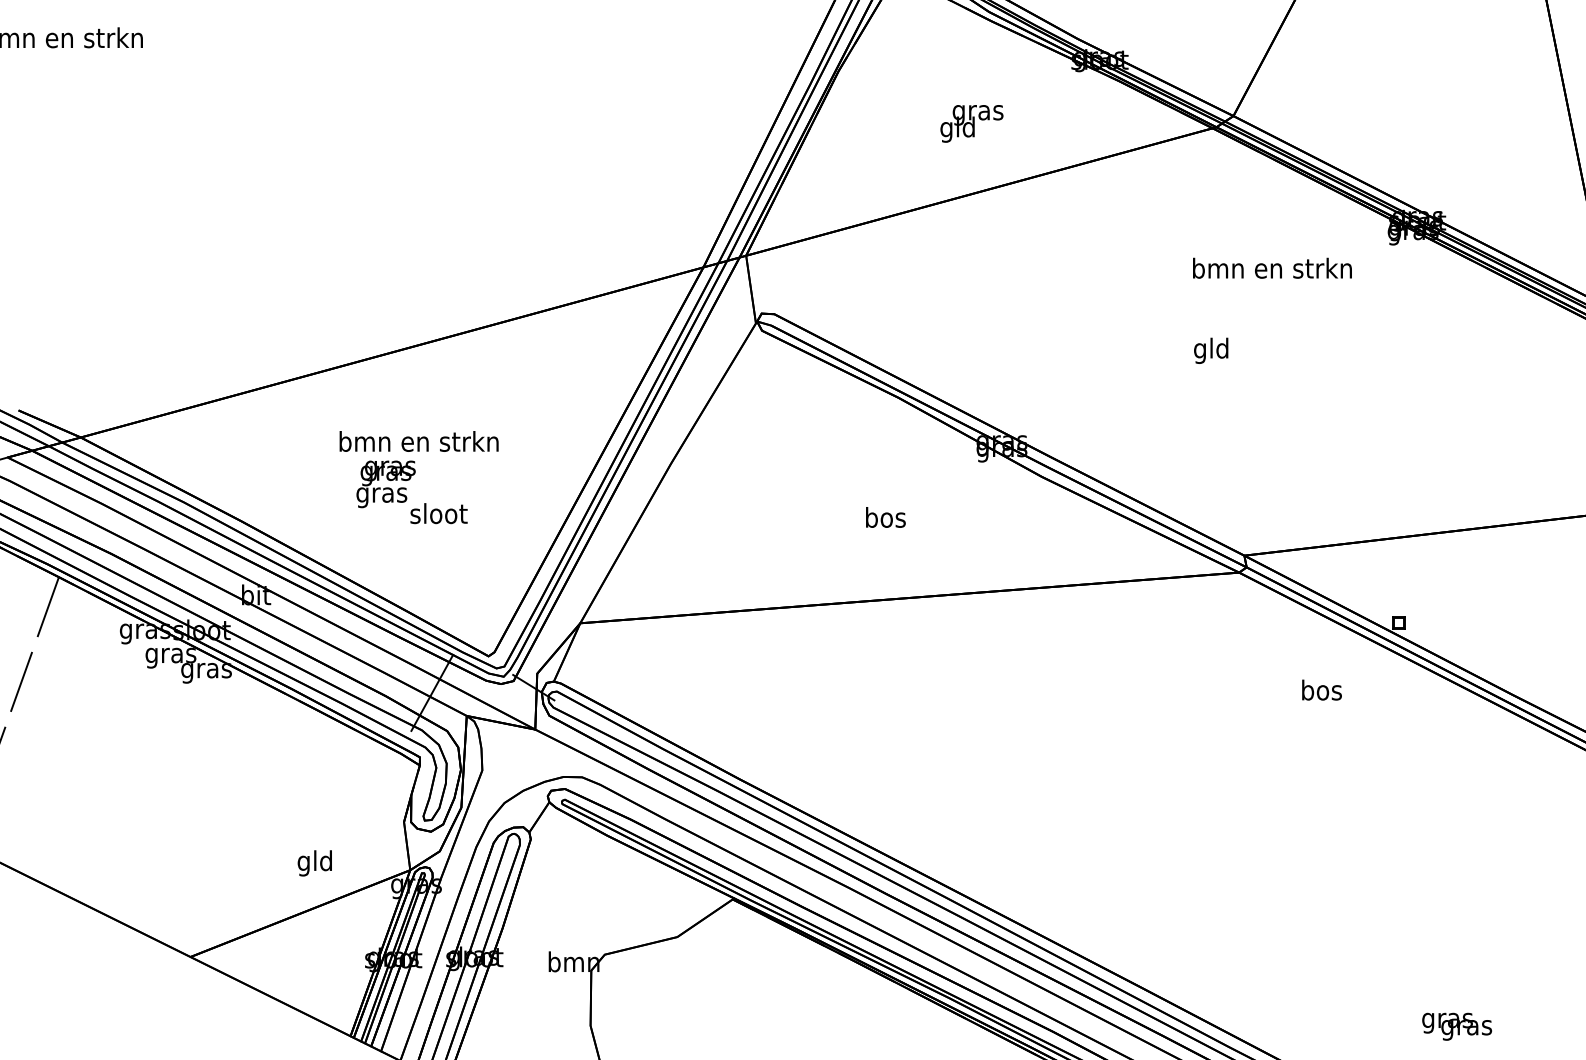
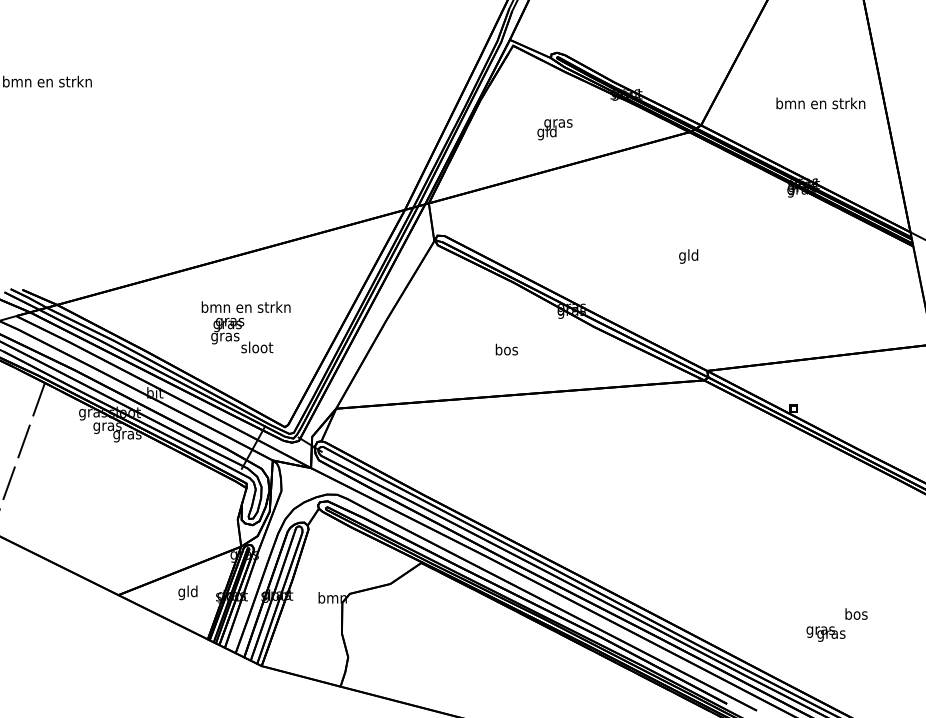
text: (1271, 268) -> (820, 103), moved
text: (1321, 689) -> (856, 613), moved
text: (314, 862) -> (187, 592), moved

